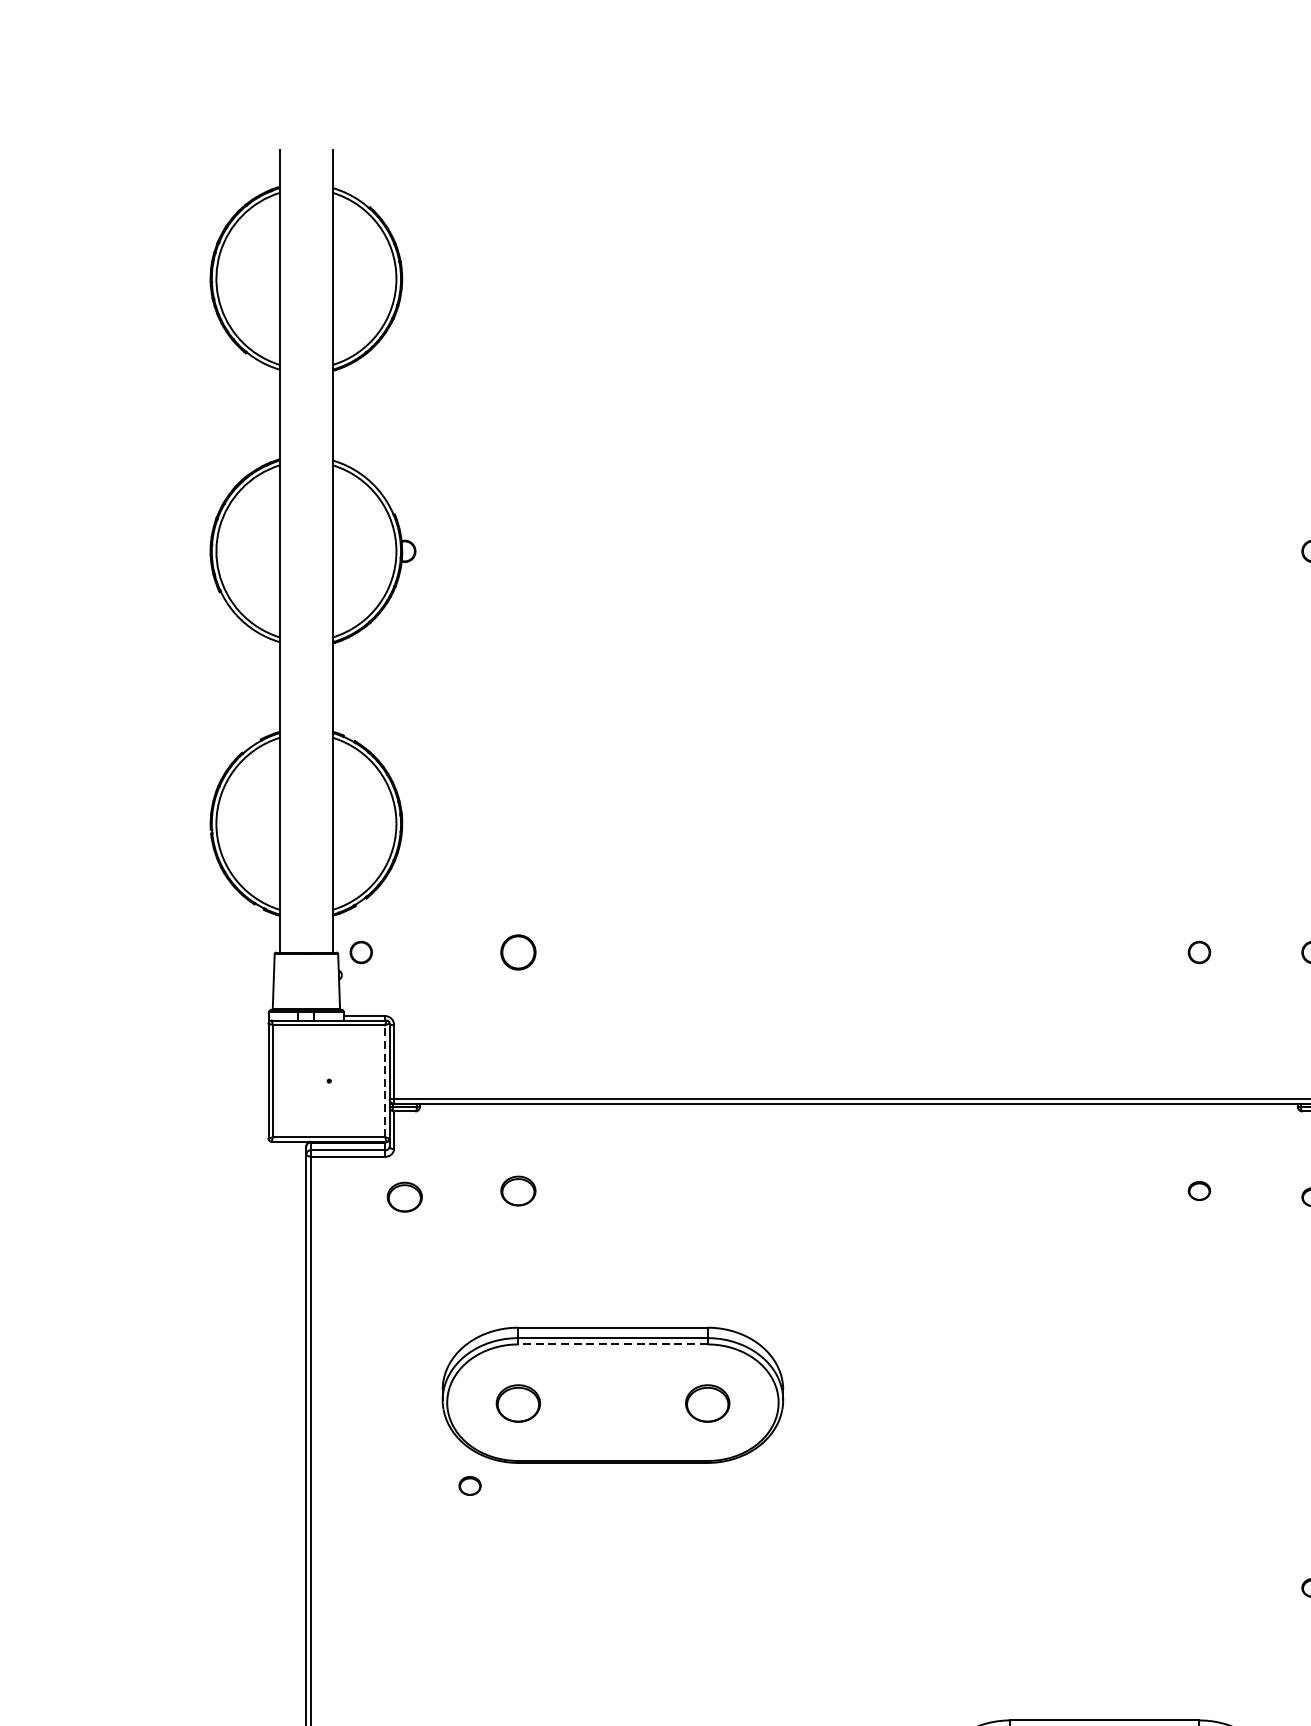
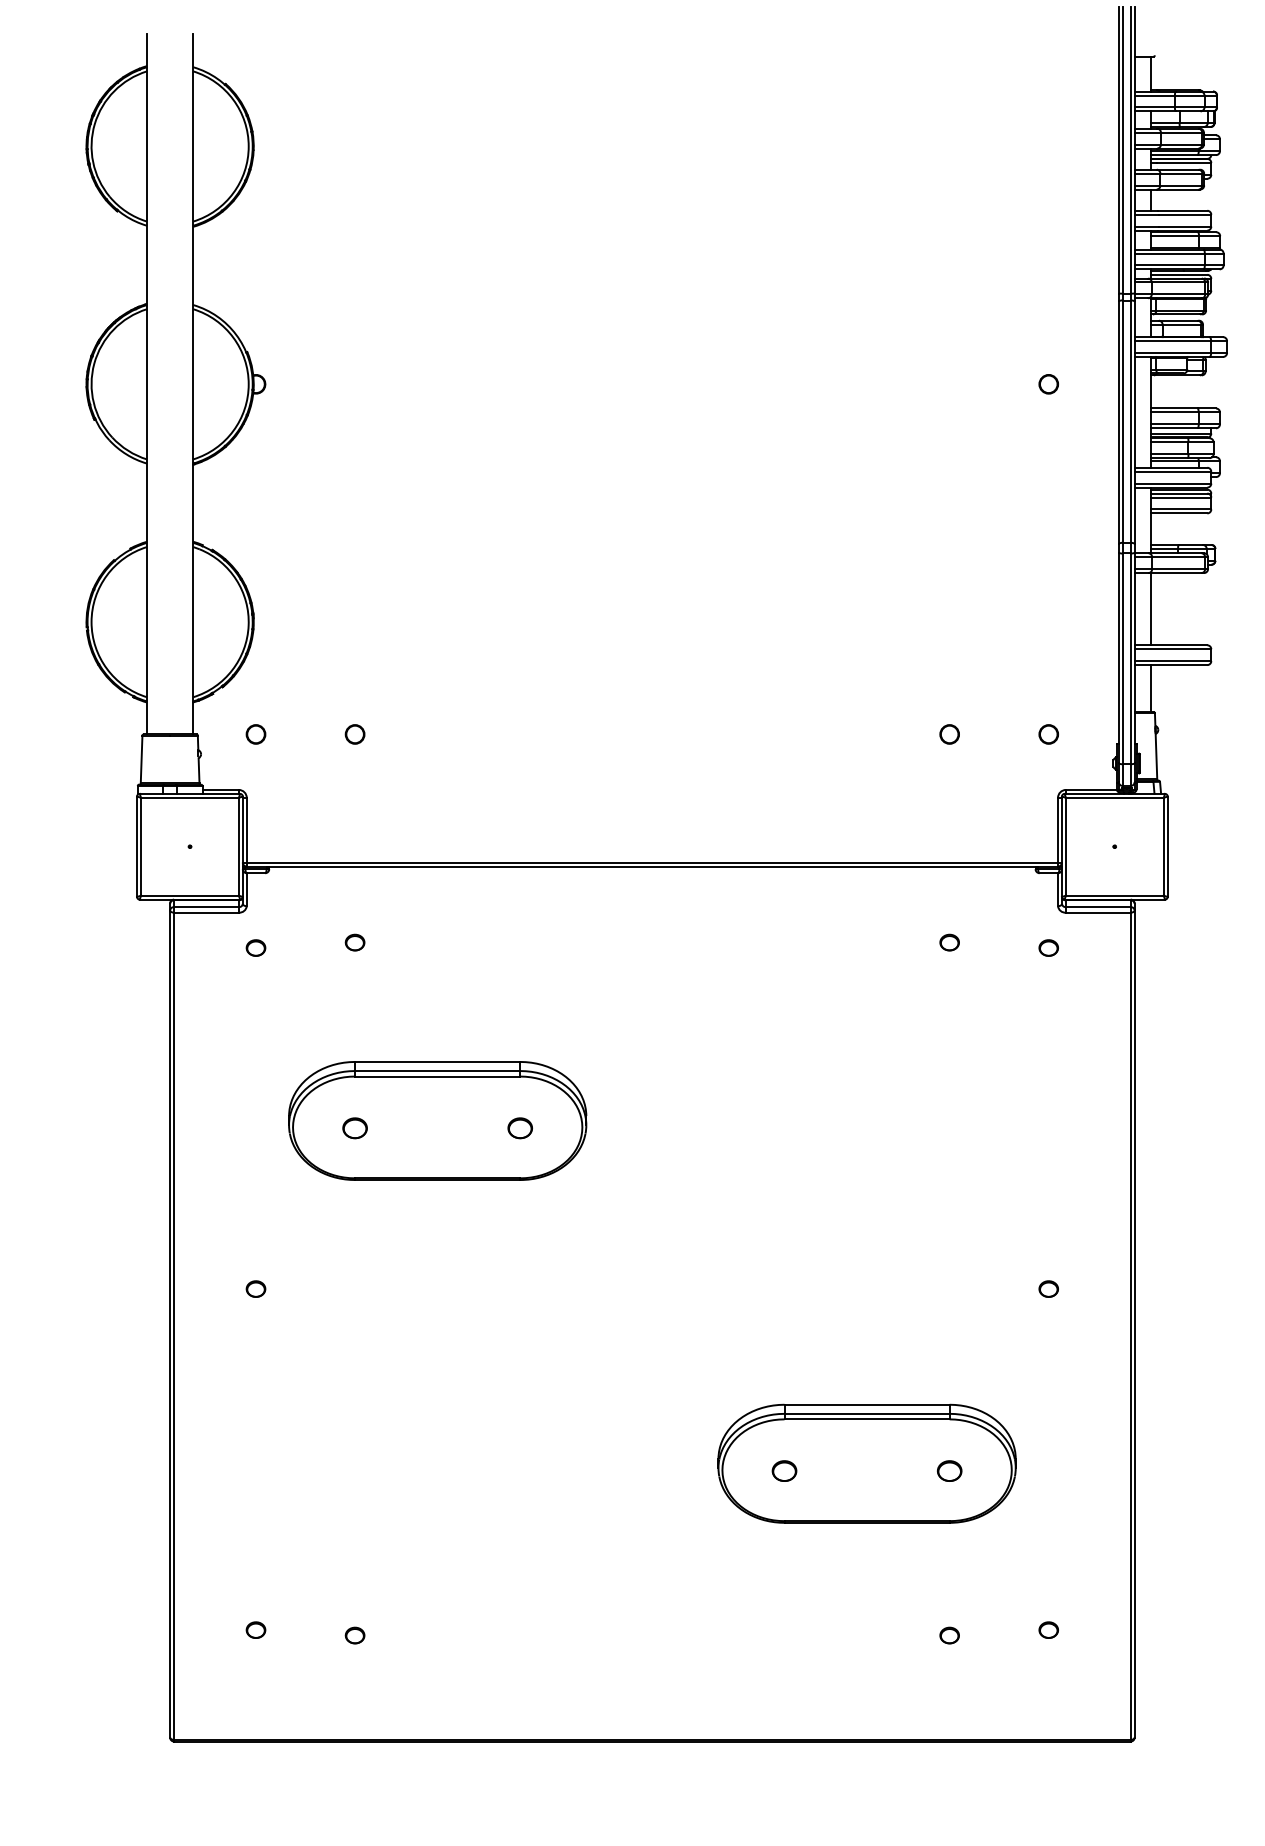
part: (360, 952) -> (255, 734), moved
part: (517, 952) -> (354, 734), size x0.62
line: (384, 1080) -> (238, 846), dashed -> solid
part: (517, 1190) -> (354, 942), size x0.62
part: (404, 1196) -> (255, 947), size x0.62
line: (612, 1344) -> (437, 1076), dashed -> solid
part: (517, 1403) -> (354, 1128), size x0.62
part: (706, 1403) -> (519, 1128), size x0.62
part: (469, 1485) -> (255, 1288), moved

